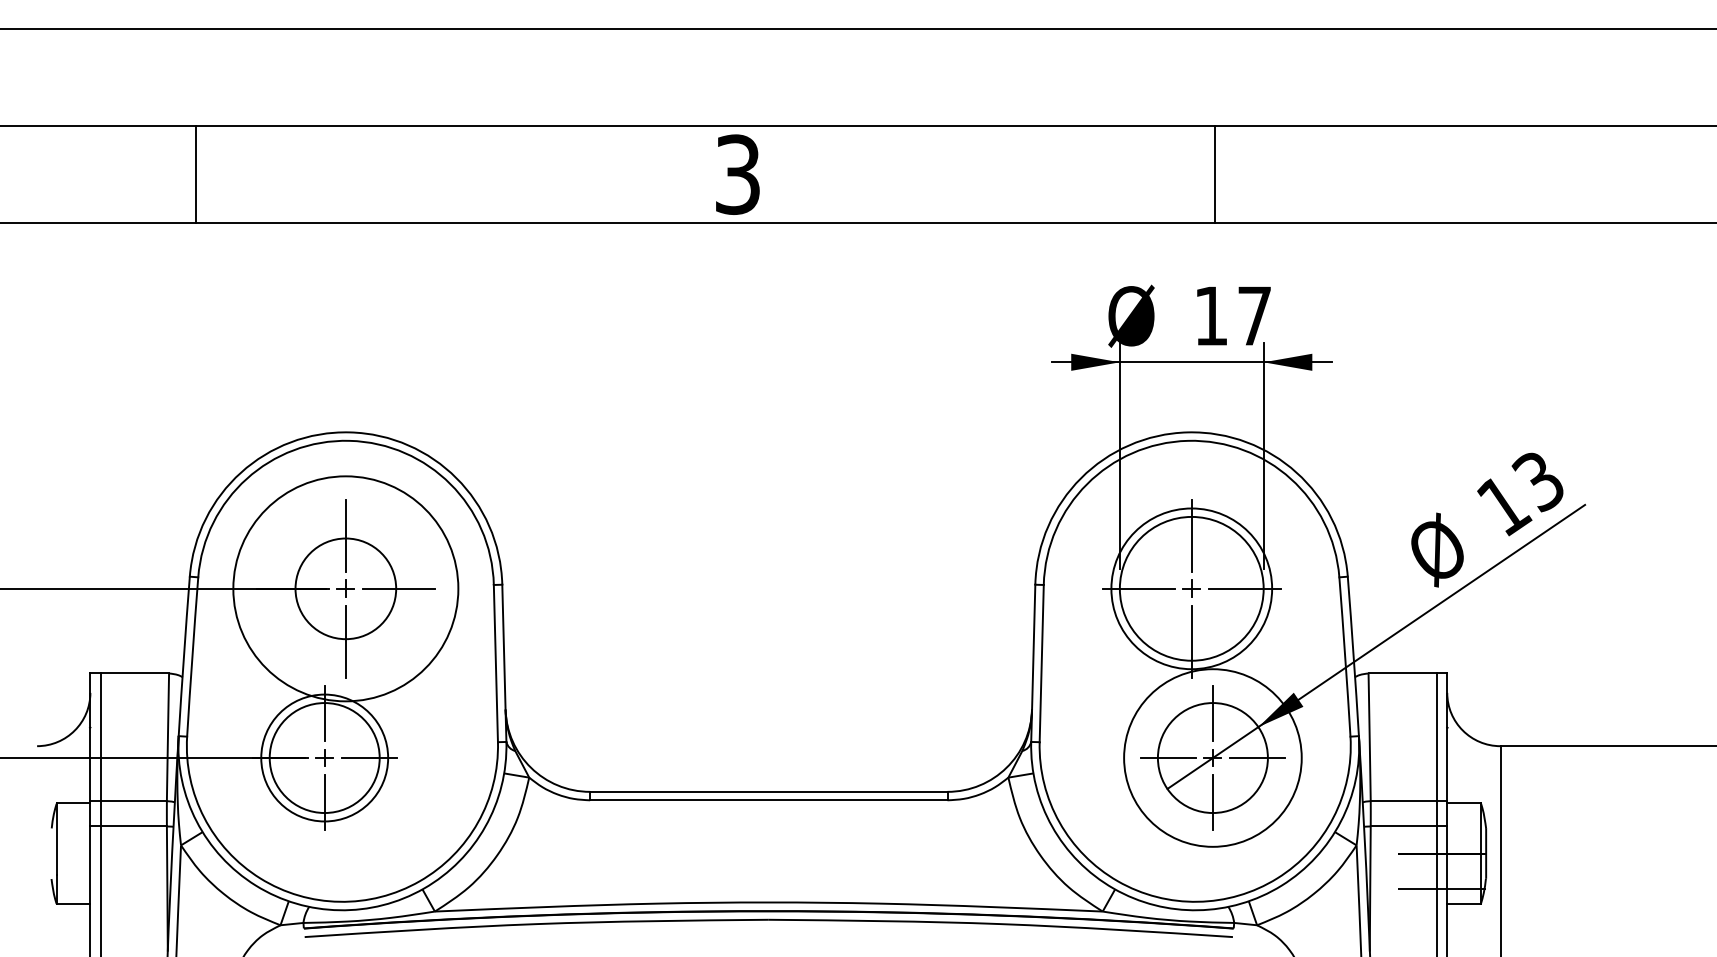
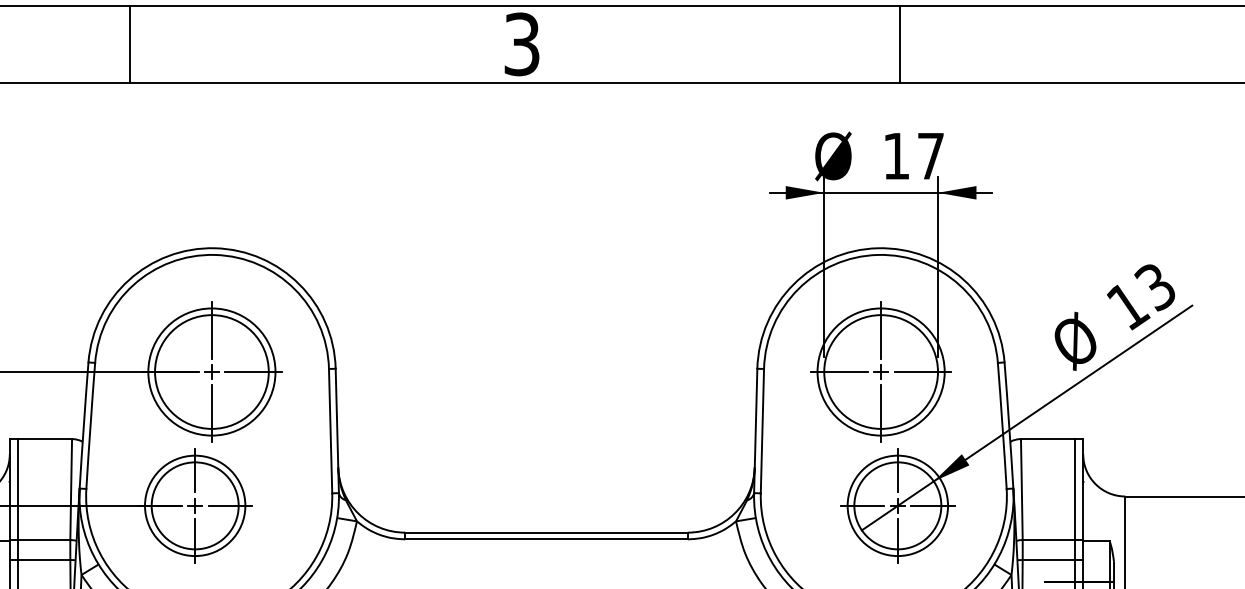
line: (196, 174) -> (130, 44), moved
circle: (345, 588) -> (211, 371), size x0.71
circle: (345, 588) -> (211, 371), size x1.43
circle: (1212, 757) -> (897, 505), size x0.71

